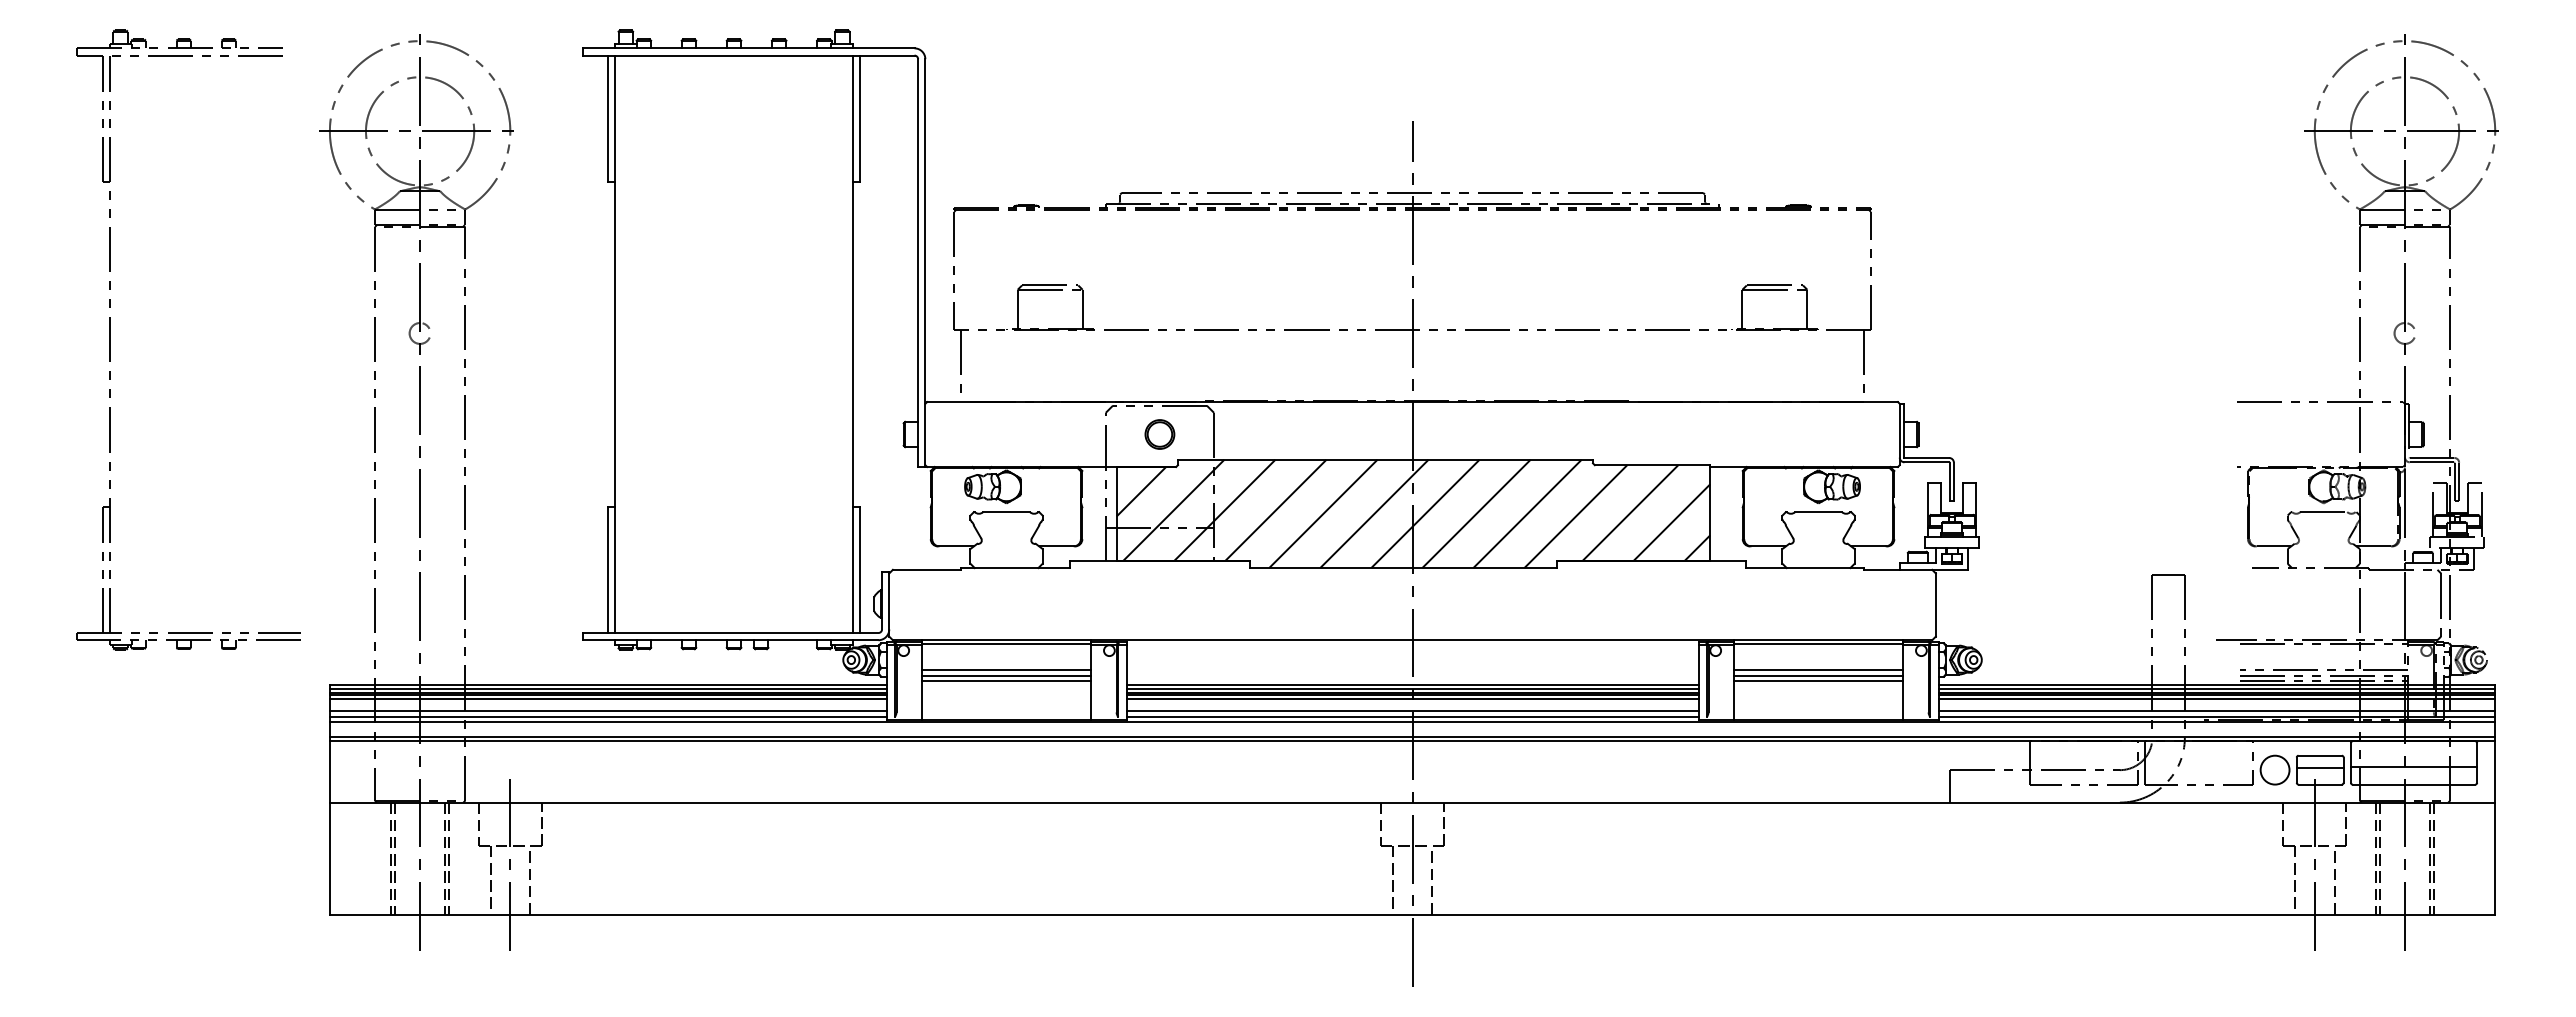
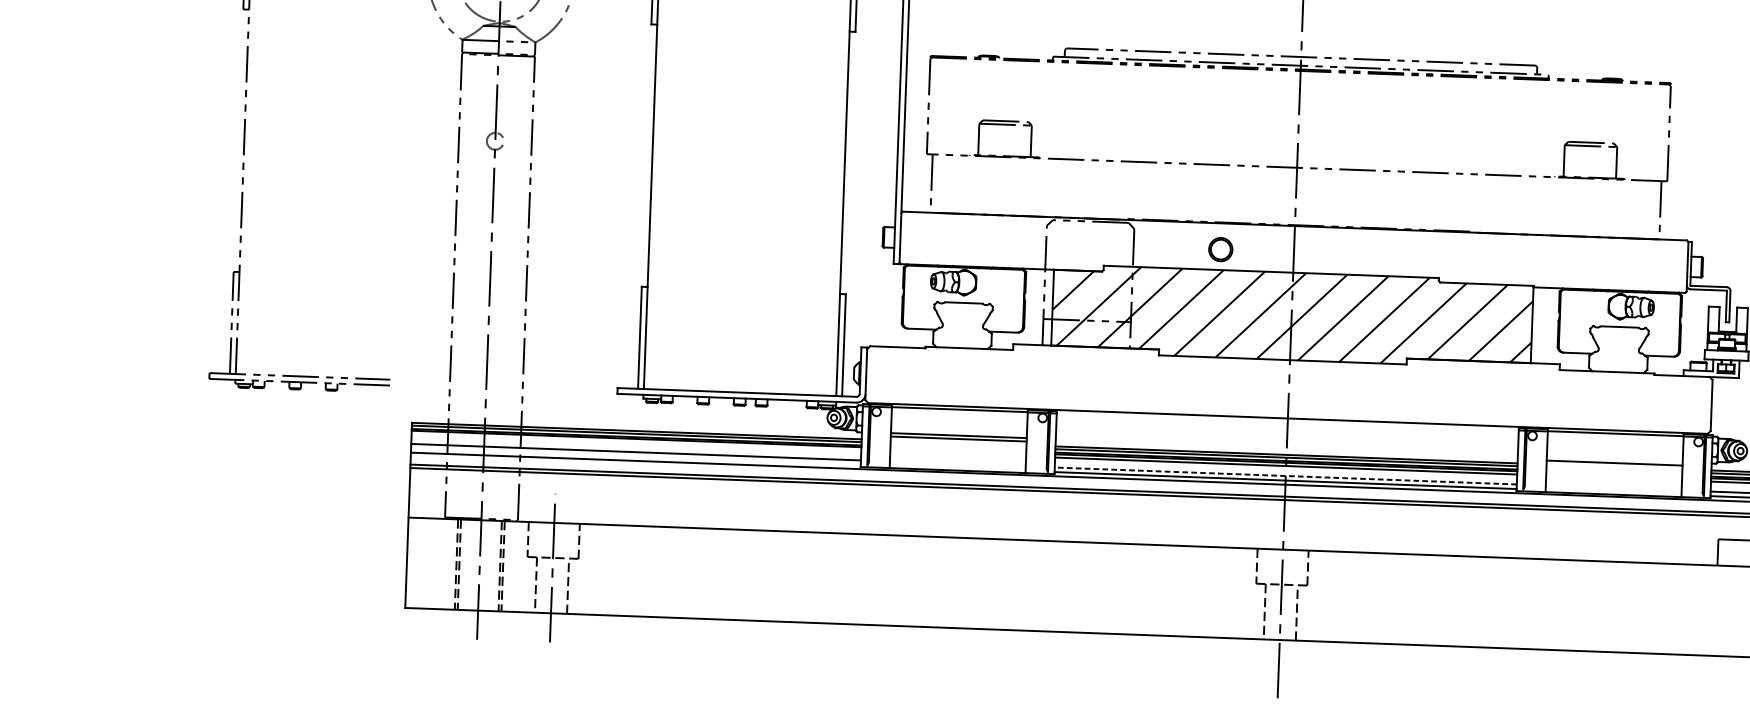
part: (1159, 434) -> (1220, 249), moved
line: (1006, 669) -> (959, 430), removed
line: (1818, 669) -> (1614, 454), removed
line: (1818, 676) -> (1614, 459), removed
line: (607, 699) -> (635, 442), removed
line: (1412, 711) -> (1285, 476), solid -> dashed
line: (607, 717) -> (635, 457), removed

